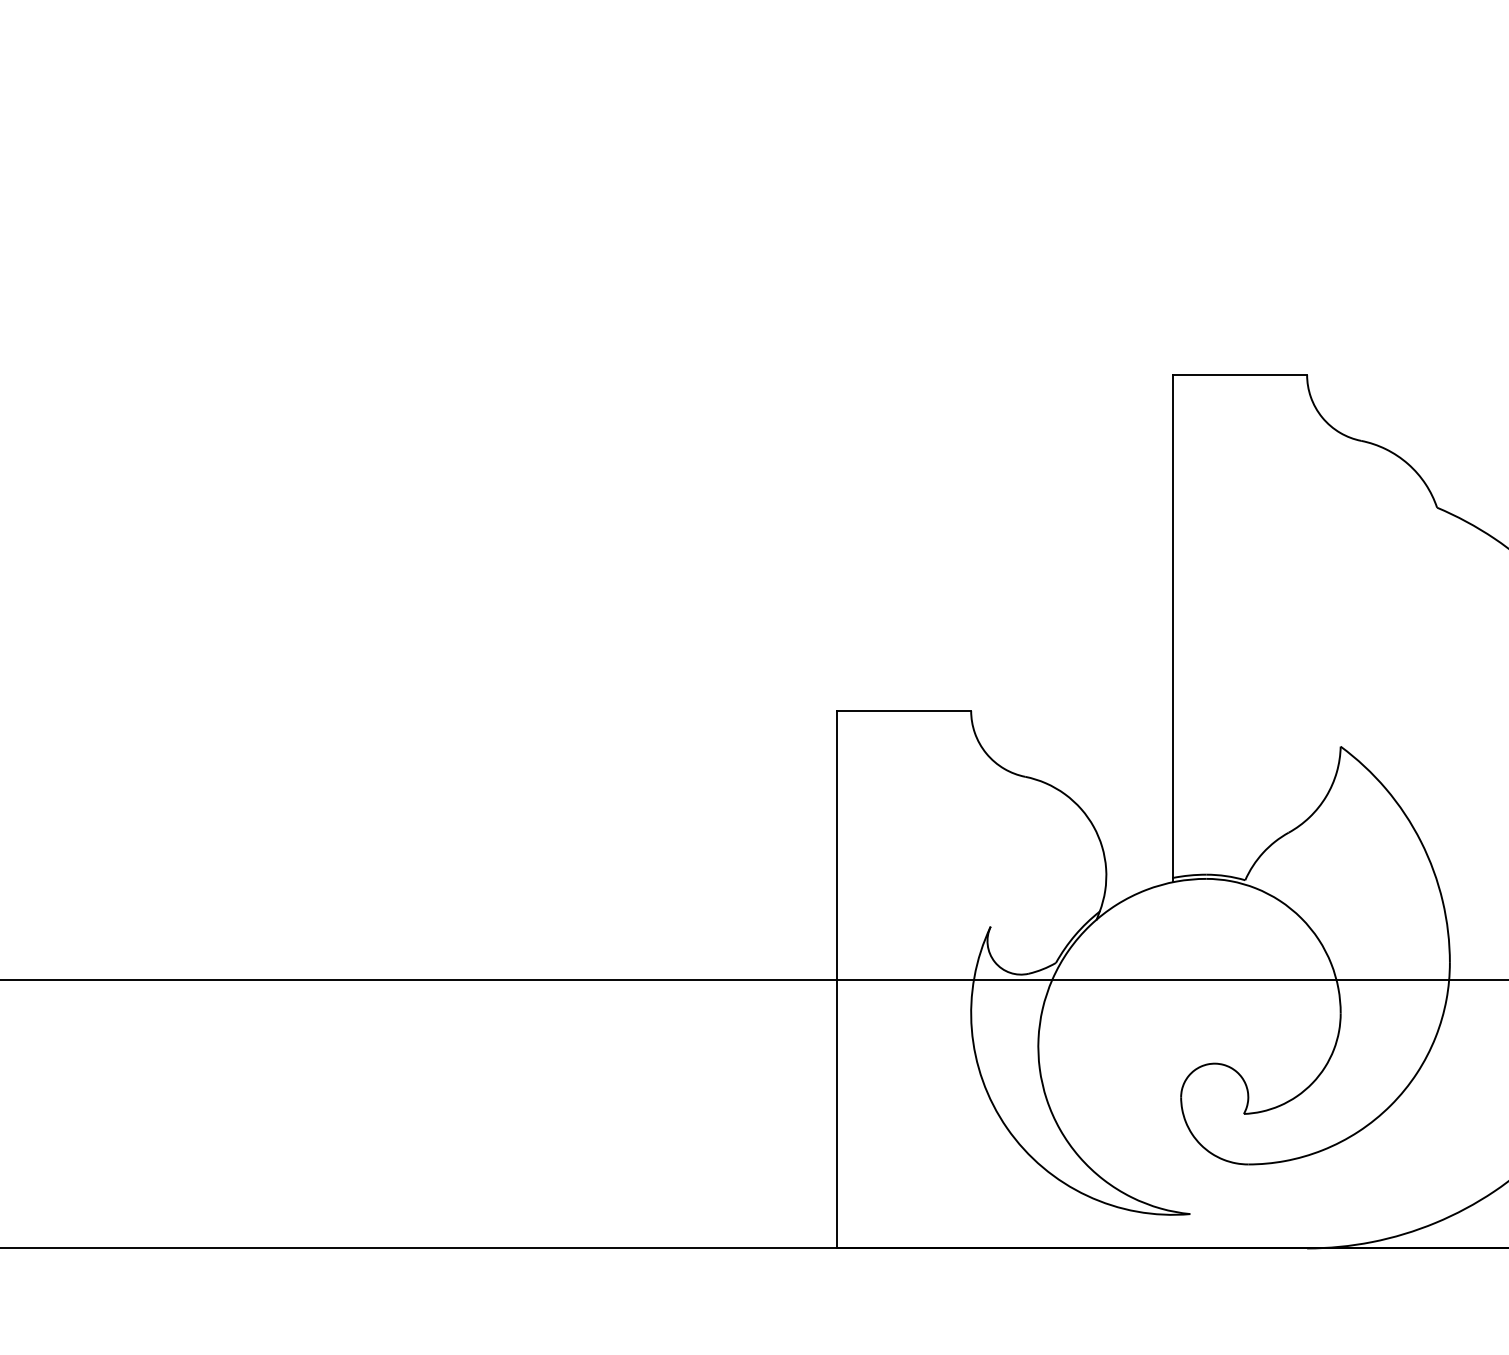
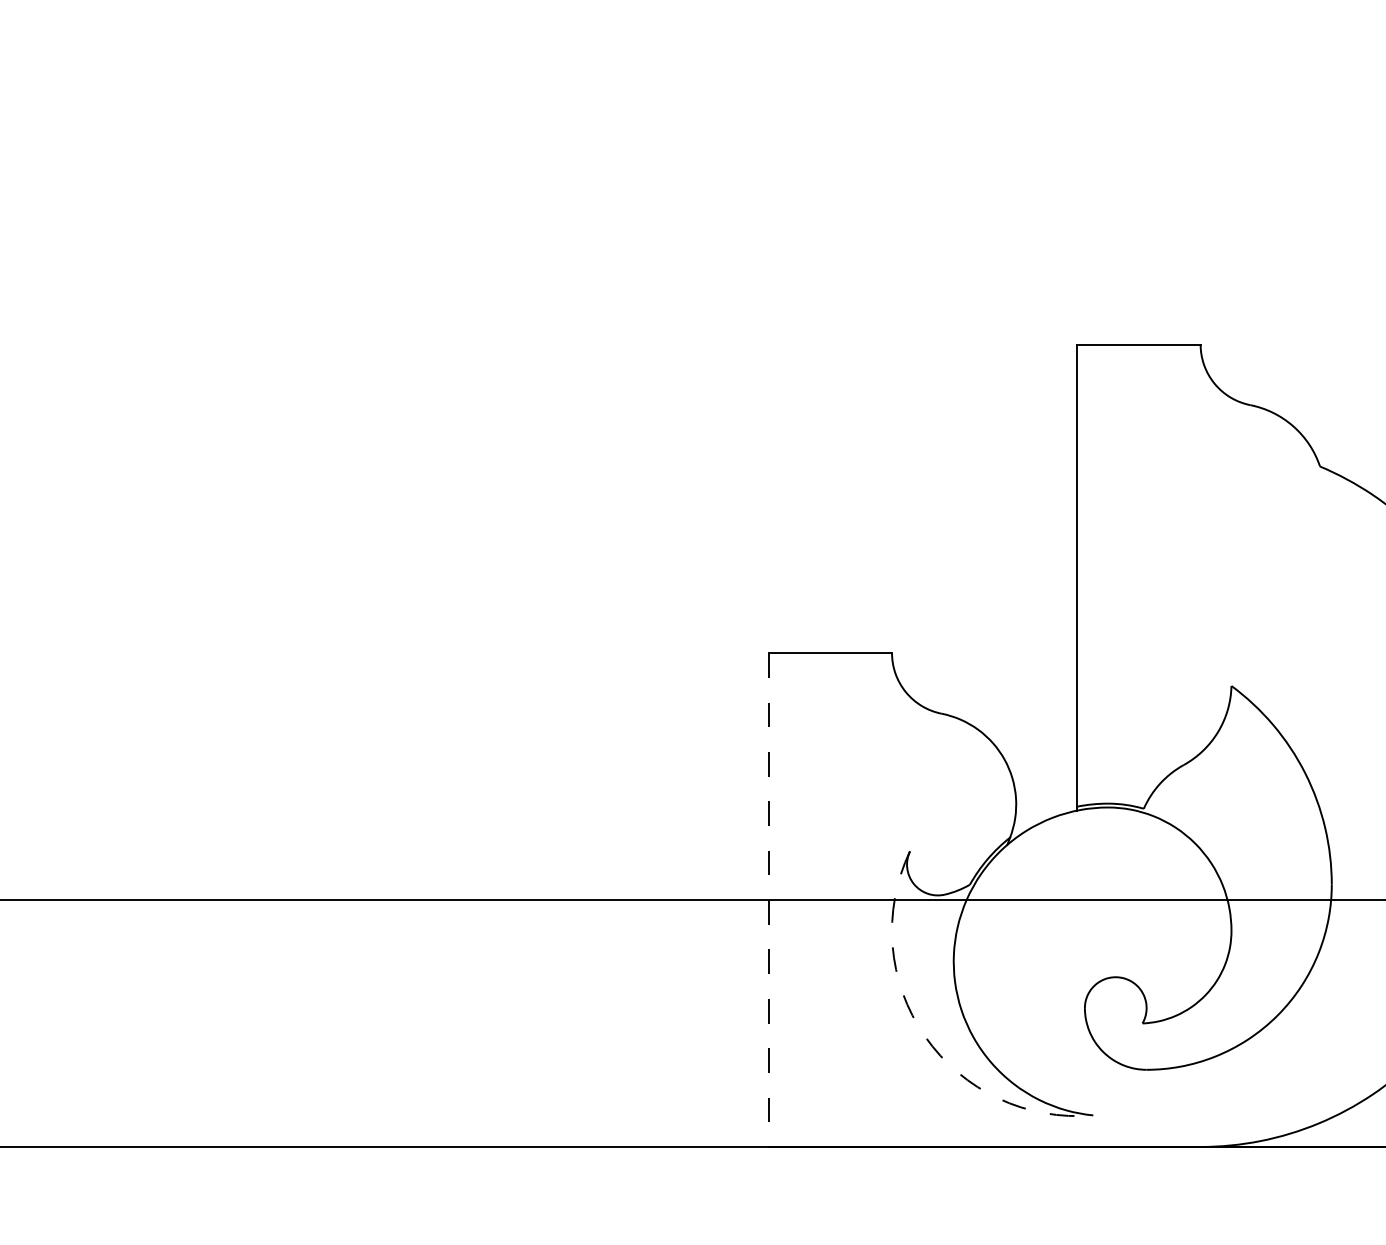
line: (836, 979) -> (768, 899), solid -> dashed
arc: (1007, 1128) -> (925, 1036), solid -> dashed

